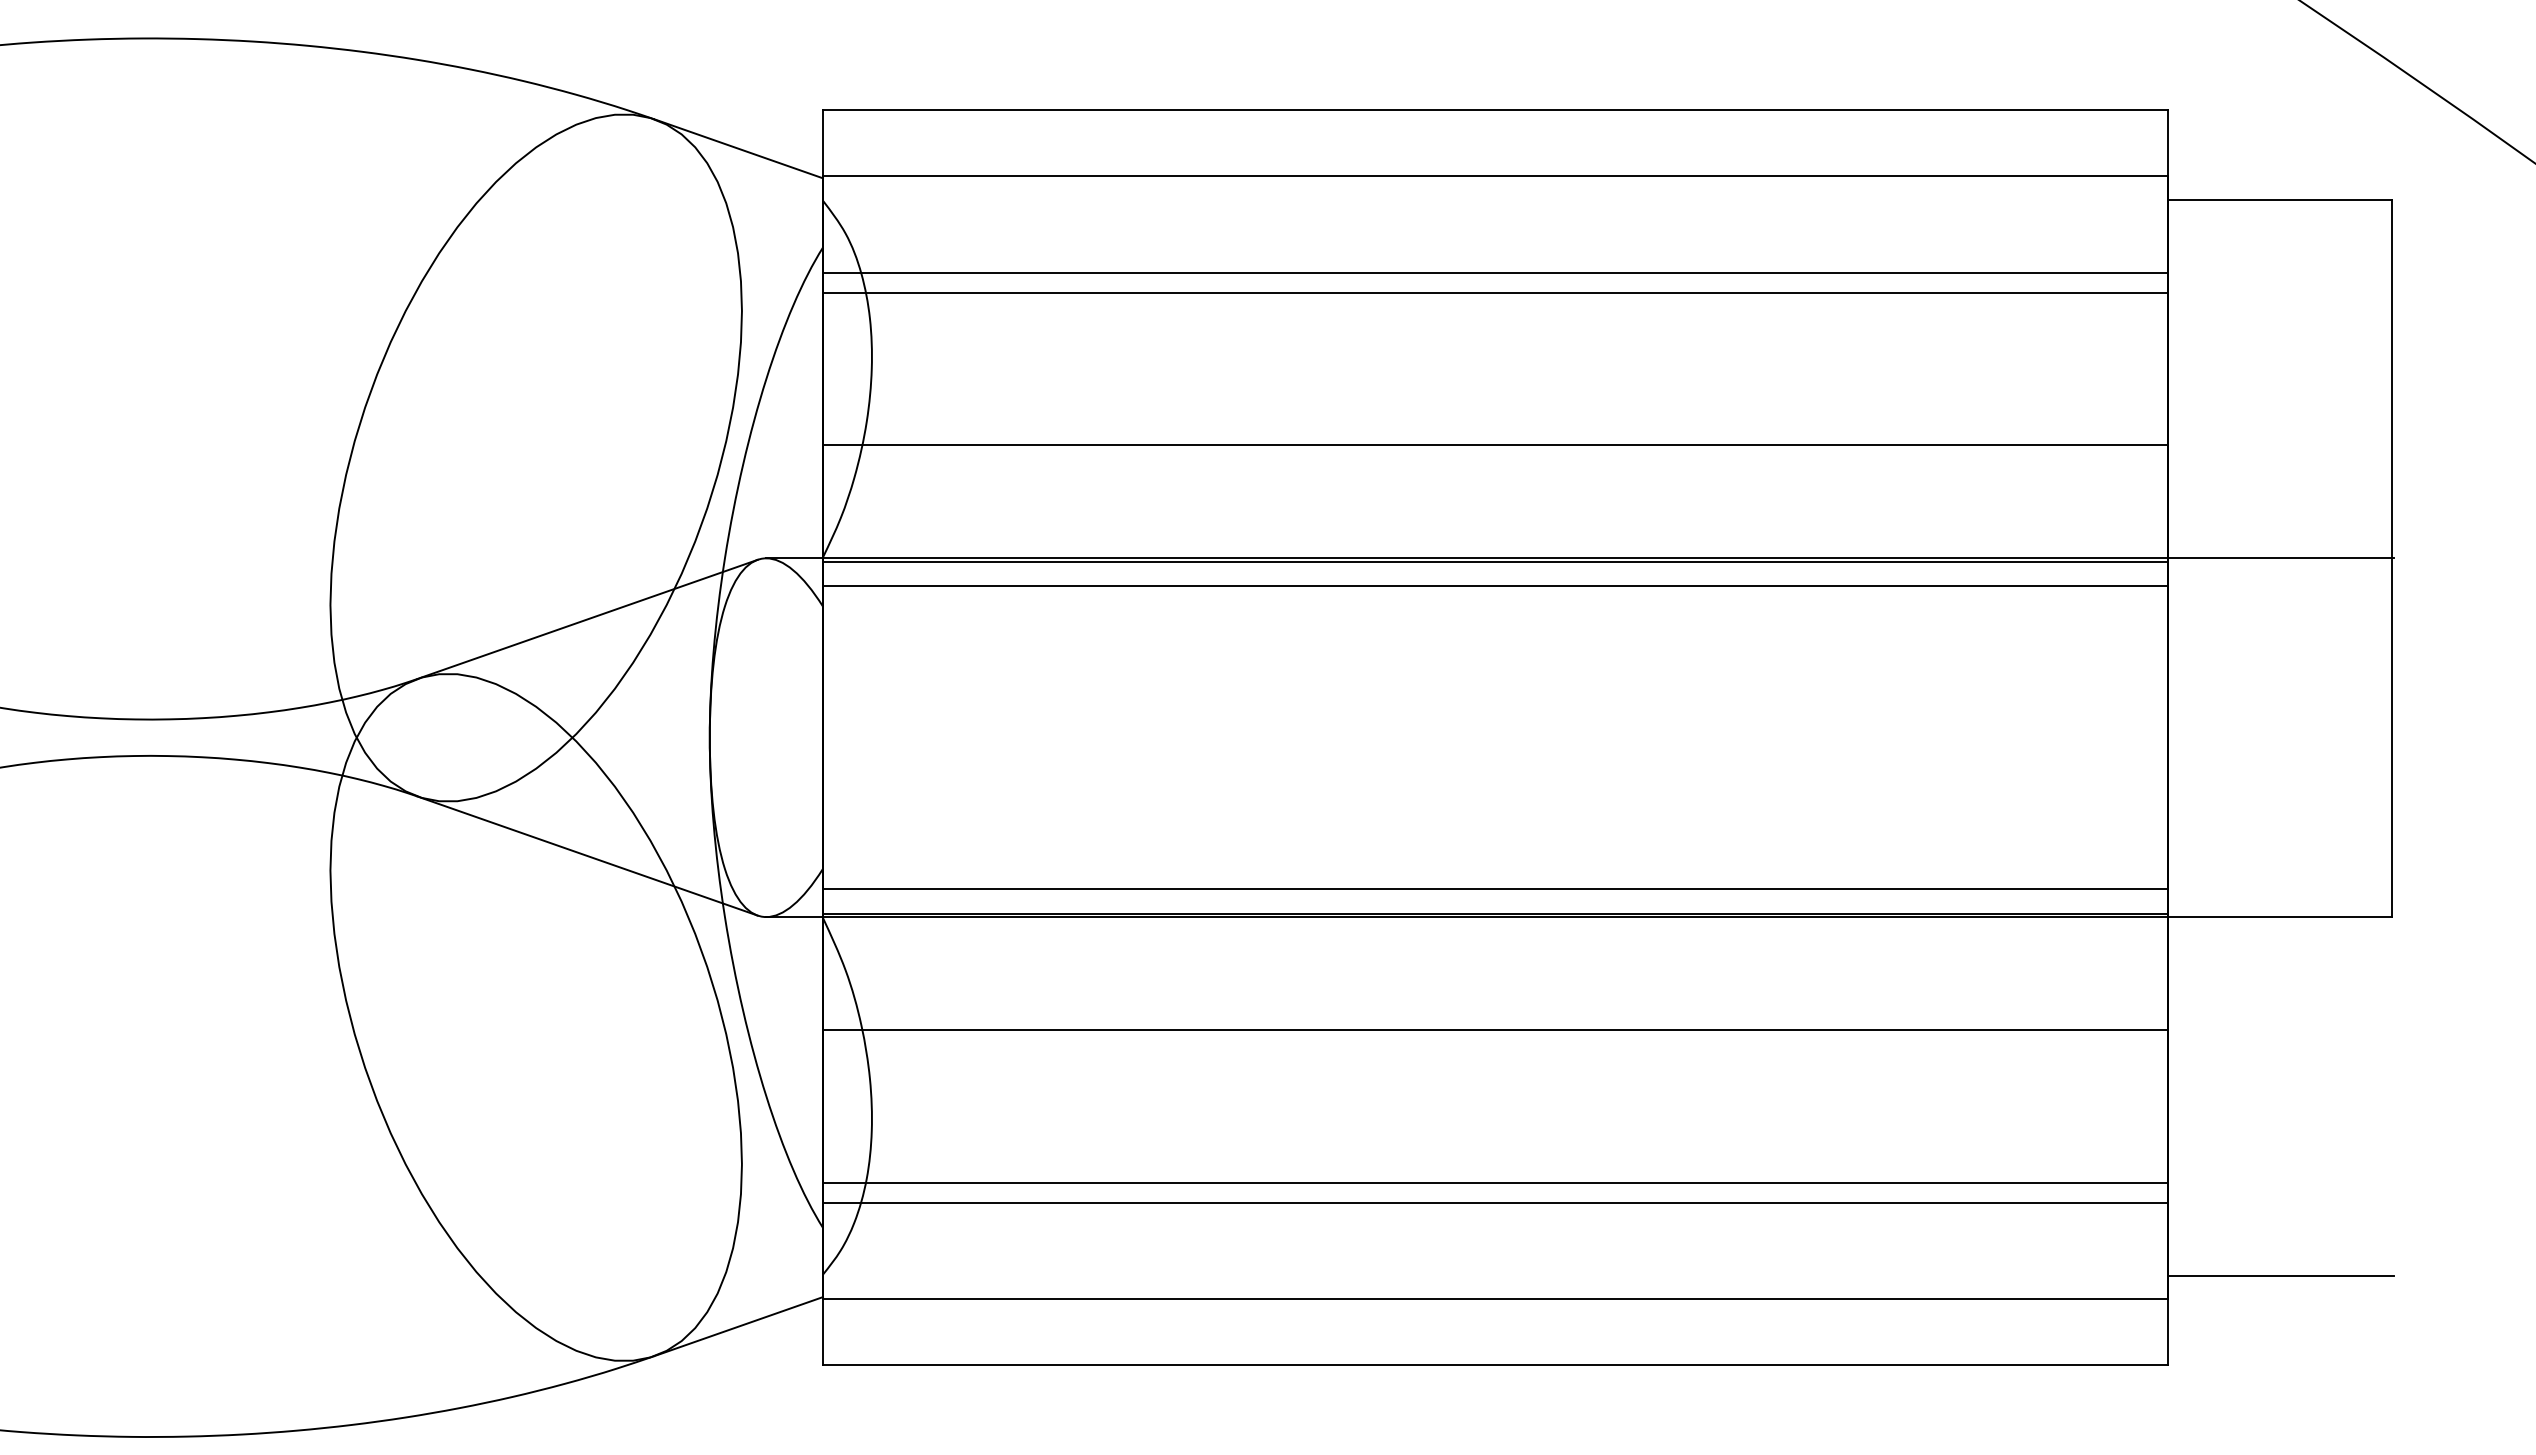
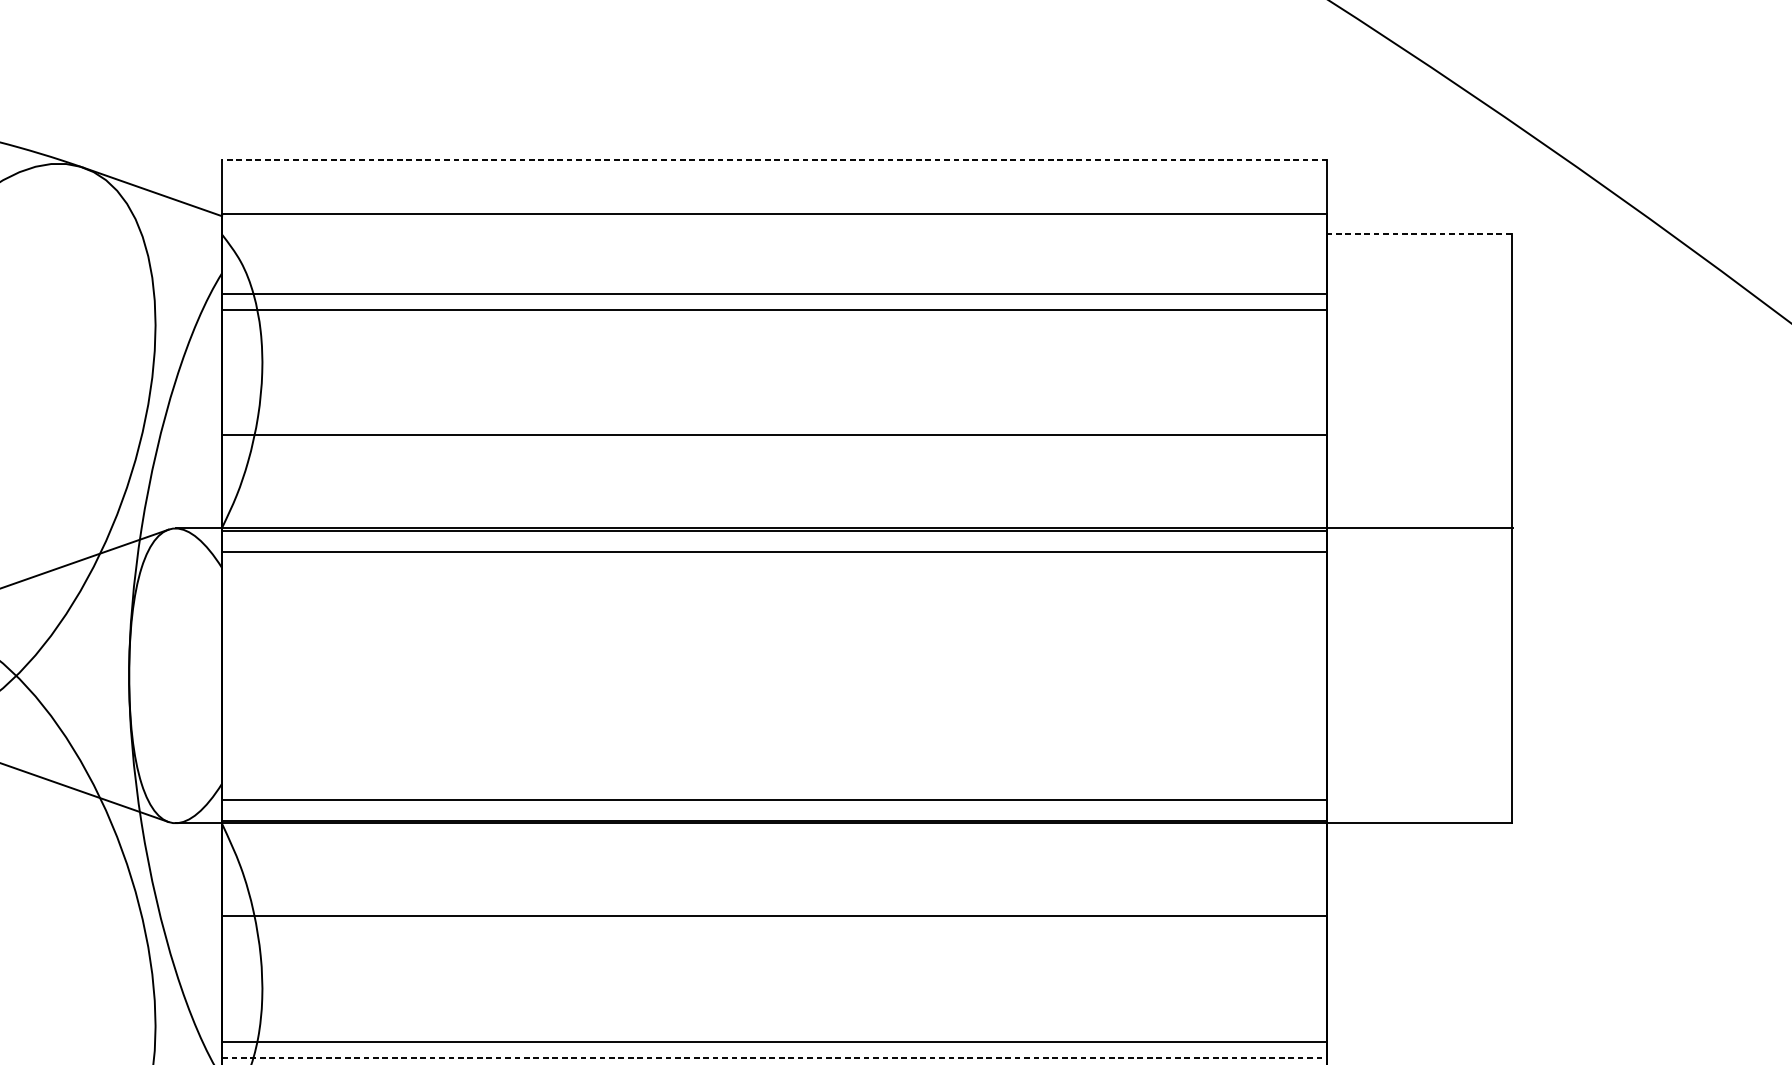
line: (1495, 109) -> (774, 159), solid -> dashed
line: (2279, 199) -> (1418, 233), solid -> dashed
line: (1495, 1202) -> (774, 1057), solid -> dashed

